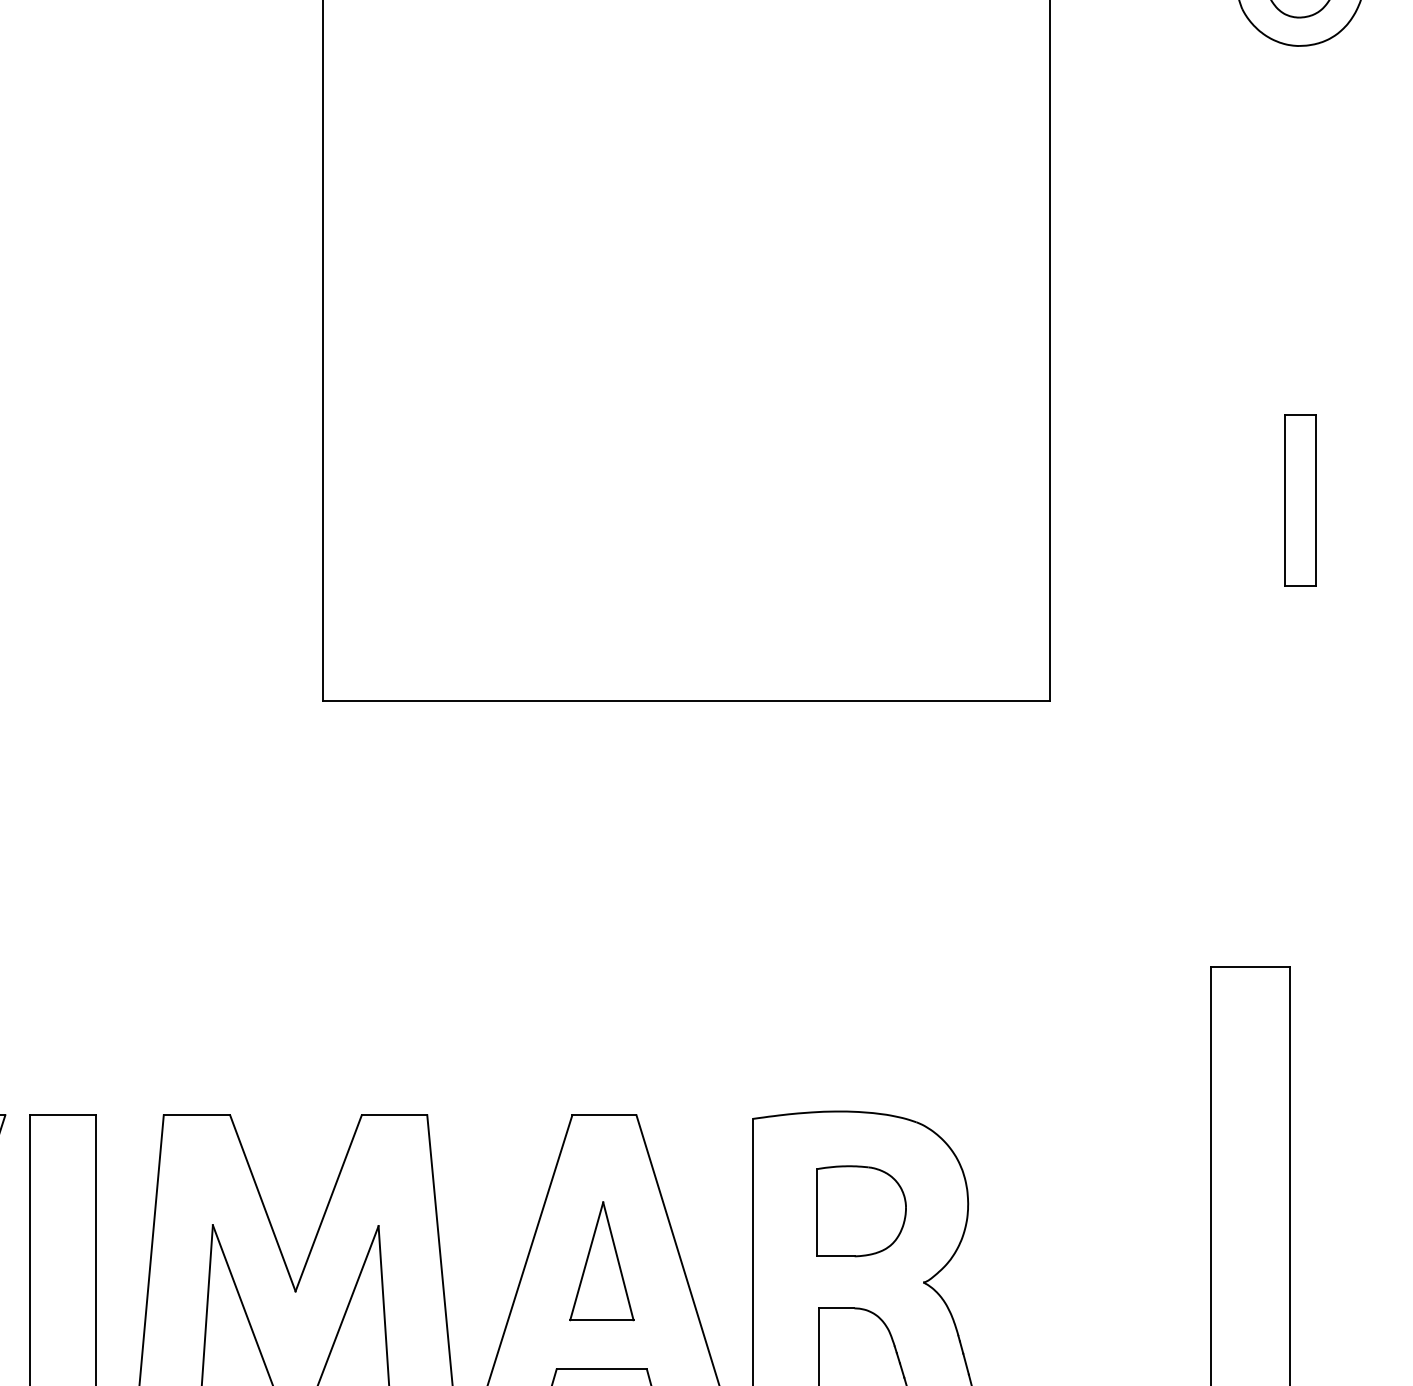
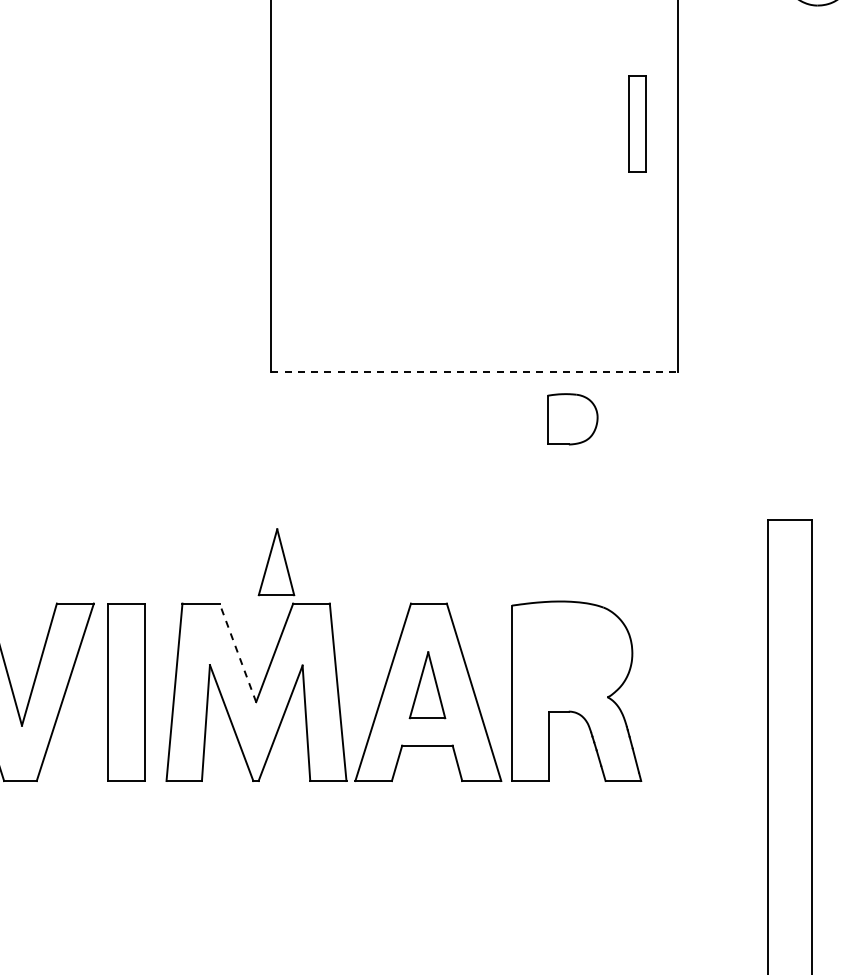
part: (1300, 499) -> (637, 123), moved
line: (687, 700) -> (475, 371), solid -> dashed
part: (331, 1041) -> (276, 562), added
line: (262, 1202) -> (237, 652), solid -> dashed
part: (861, 1211) -> (572, 419), moved

